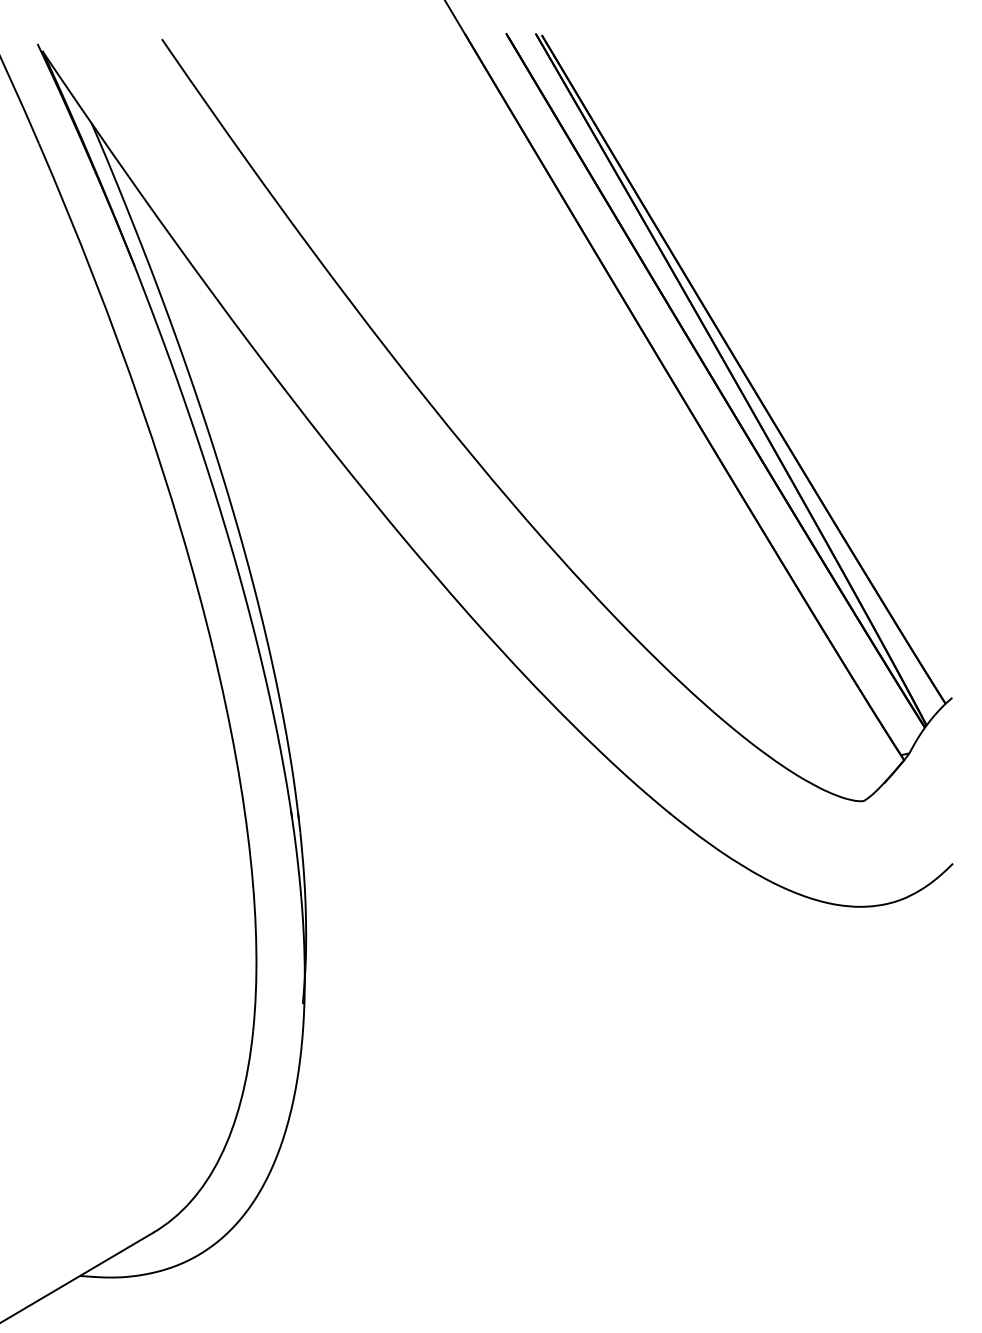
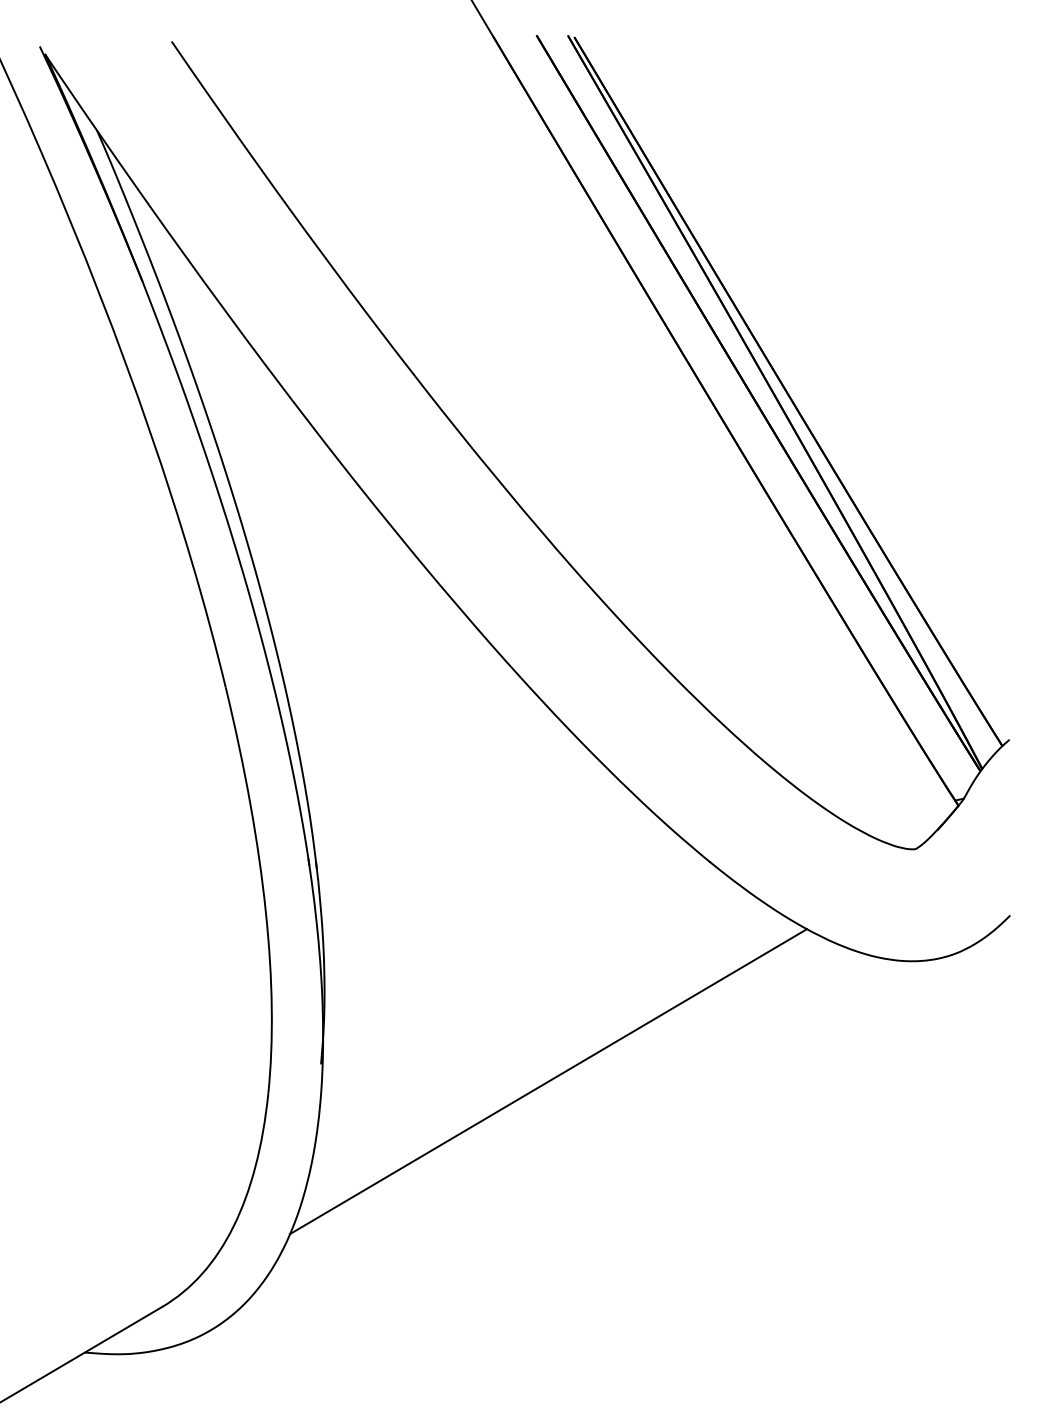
line: (517, 1020) -> (548, 1081), added

